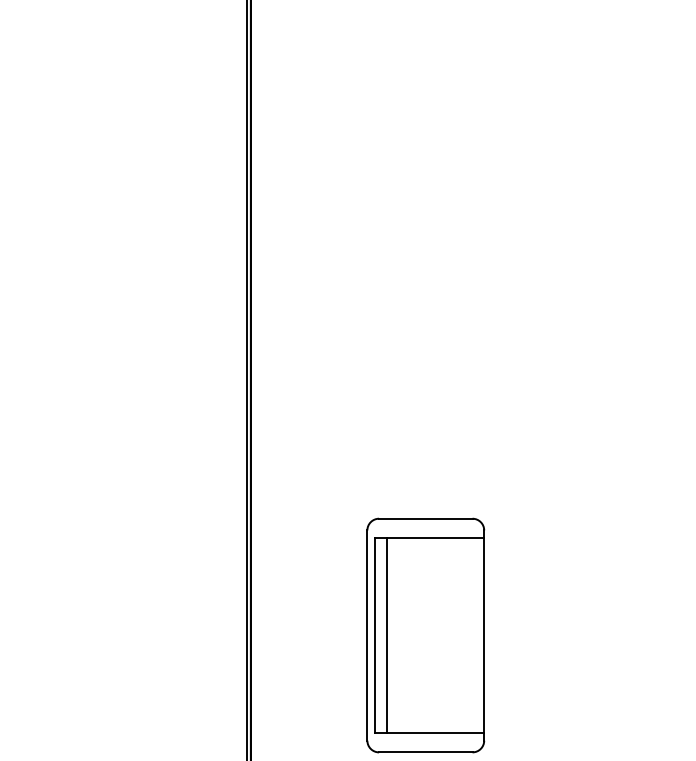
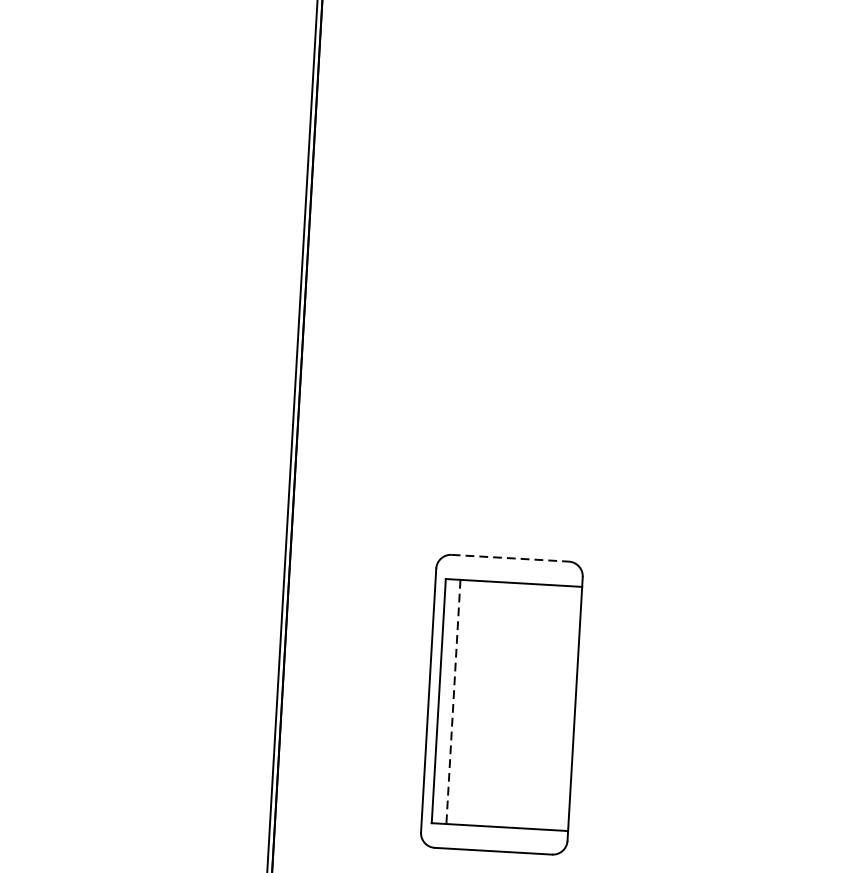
line: (425, 518) -> (509, 557), solid -> dashed
line: (387, 636) -> (453, 703), solid -> dashed

